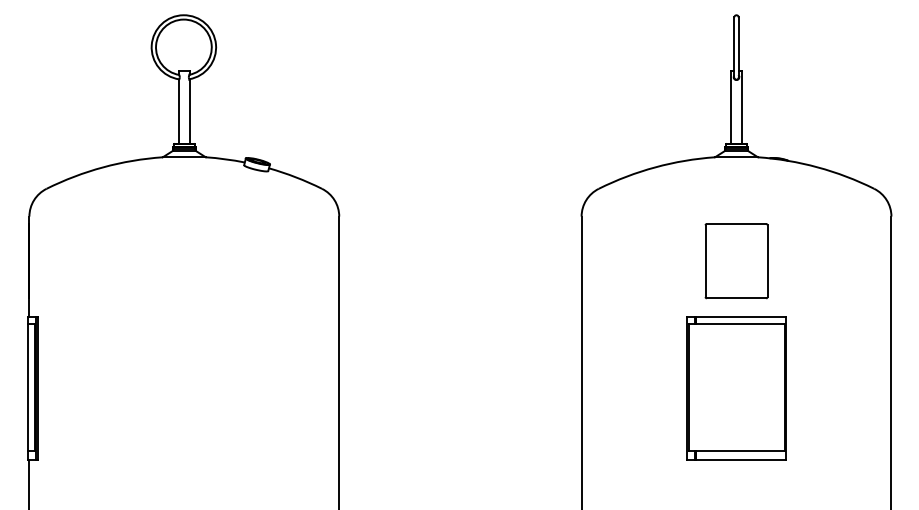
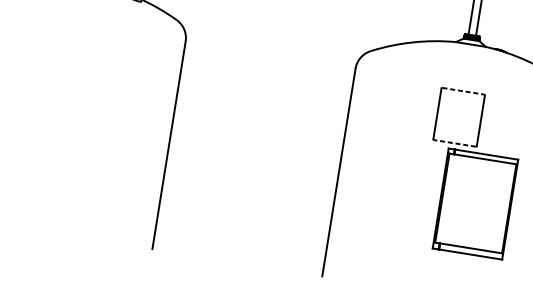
line: (736, 224) -> (463, 91), solid -> dashed
line: (736, 298) -> (454, 143), solid -> dashed
part: (736, 388) -> (475, 204), moved

